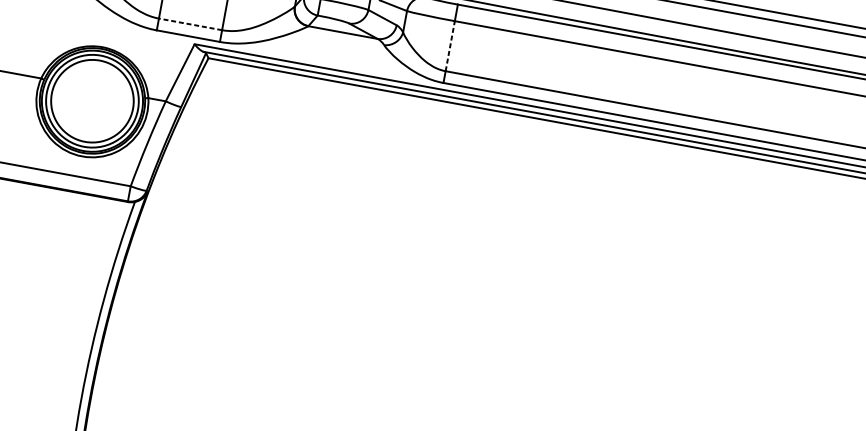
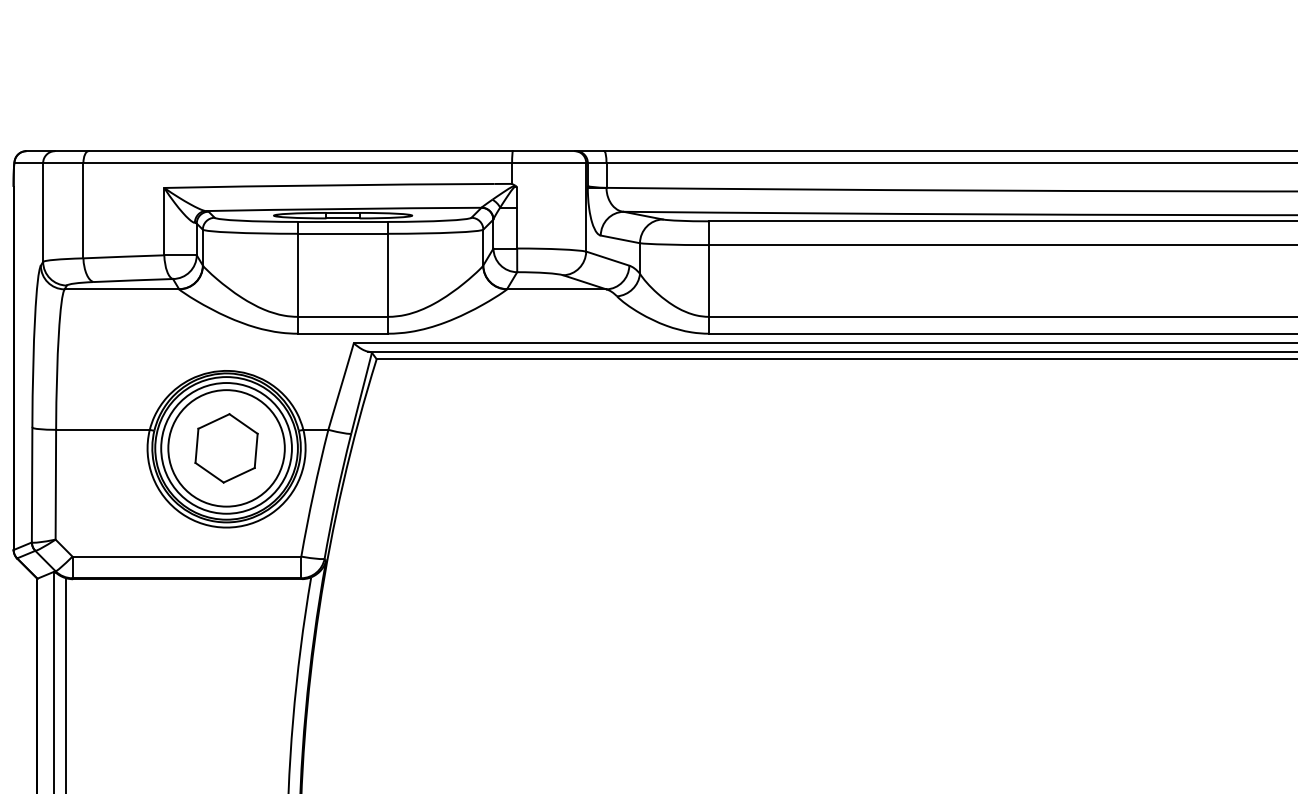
line: (190, 24) -> (342, 316), dashed -> solid
line: (450, 45) -> (708, 280), dashed -> solid
part: (92, 101) -> (226, 448), added

